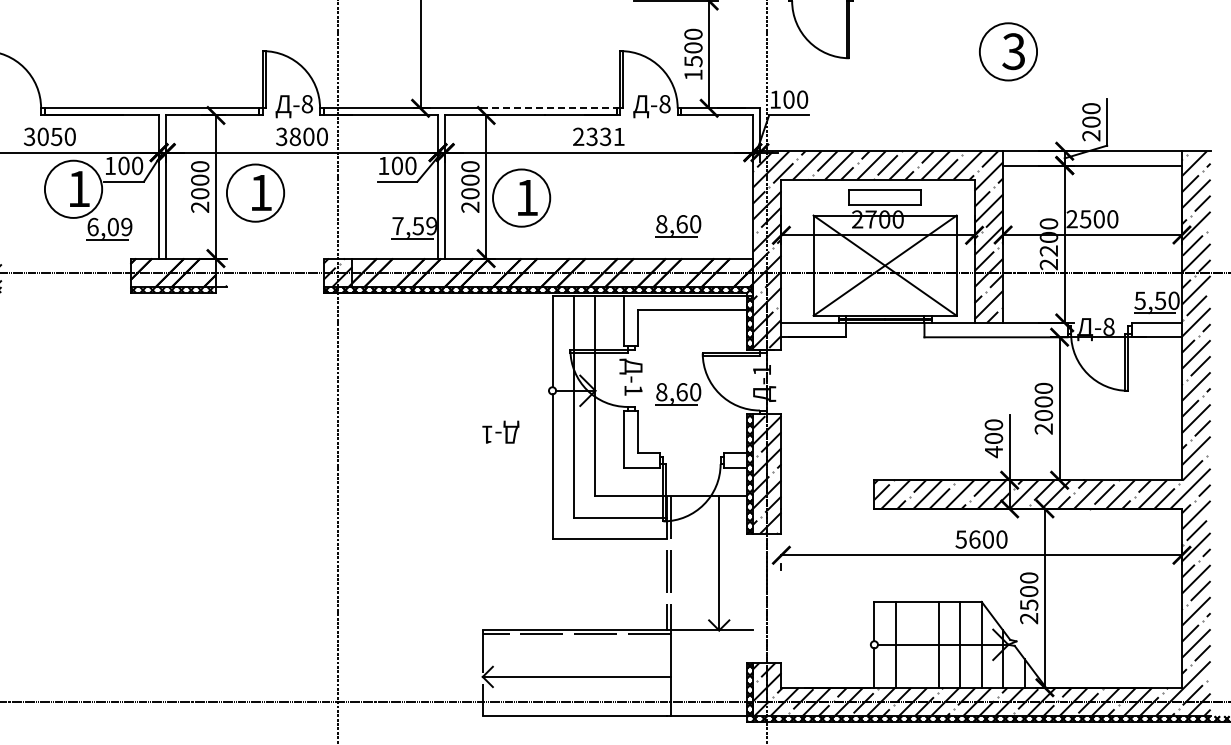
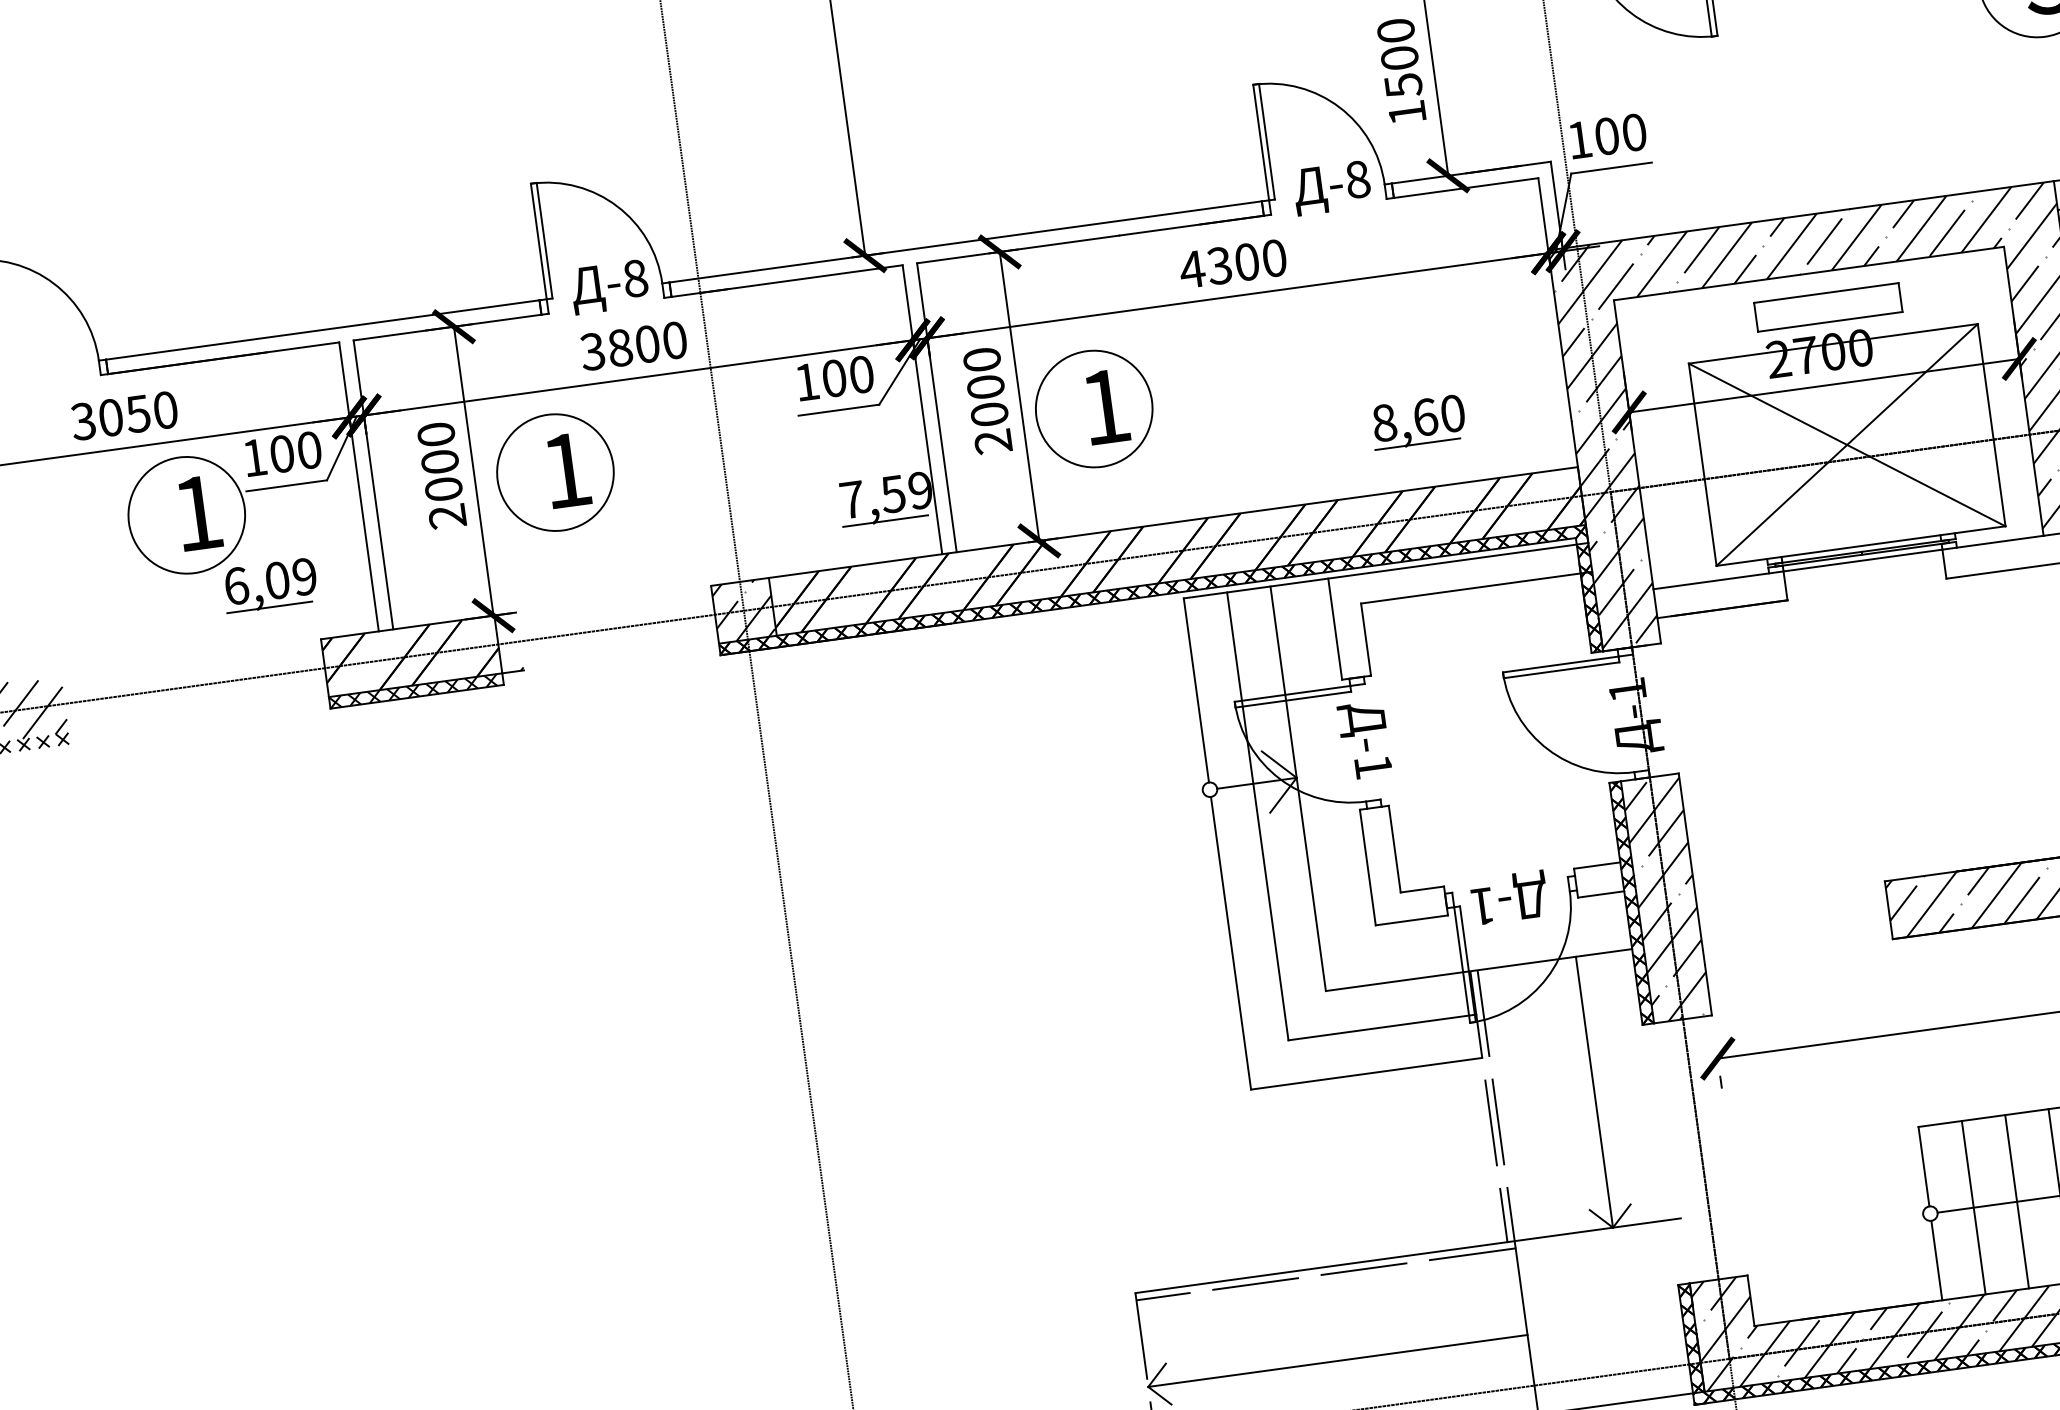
line: (548, 108) -> (1123, 220), dashed -> solid
text: (598, 136) -> (1232, 263), 2331 -> 4300
part: (678, 394) -> (1465, 762), removed
text: (500, 431) -> (1508, 896), moved
line: (917, 644) -> (2017, 1201), added

